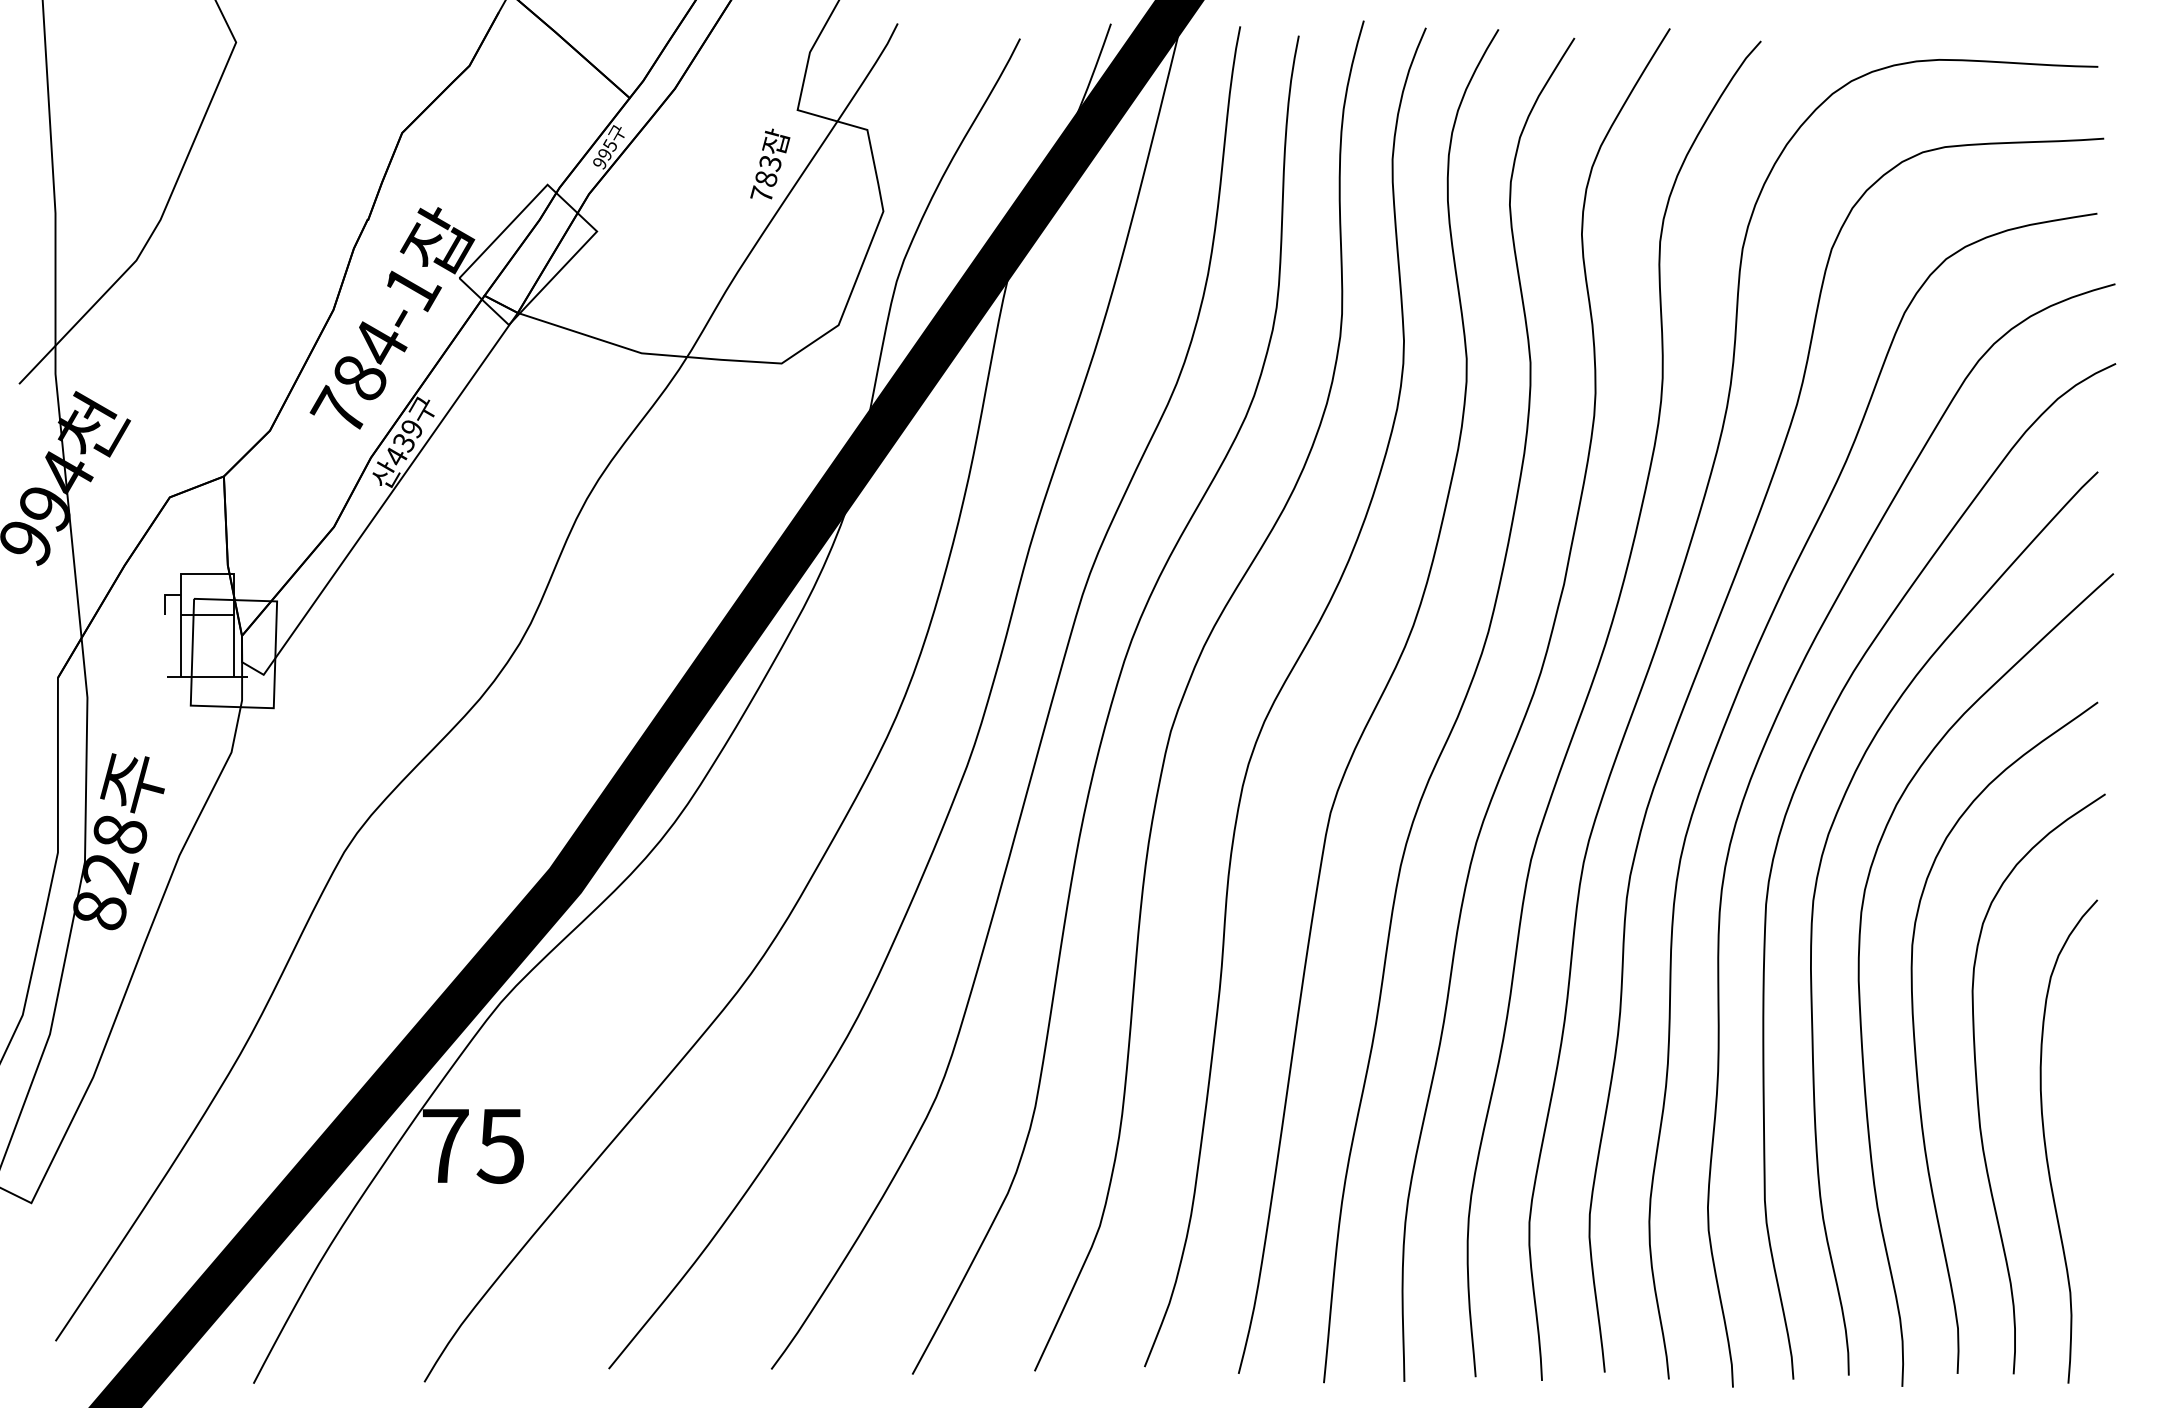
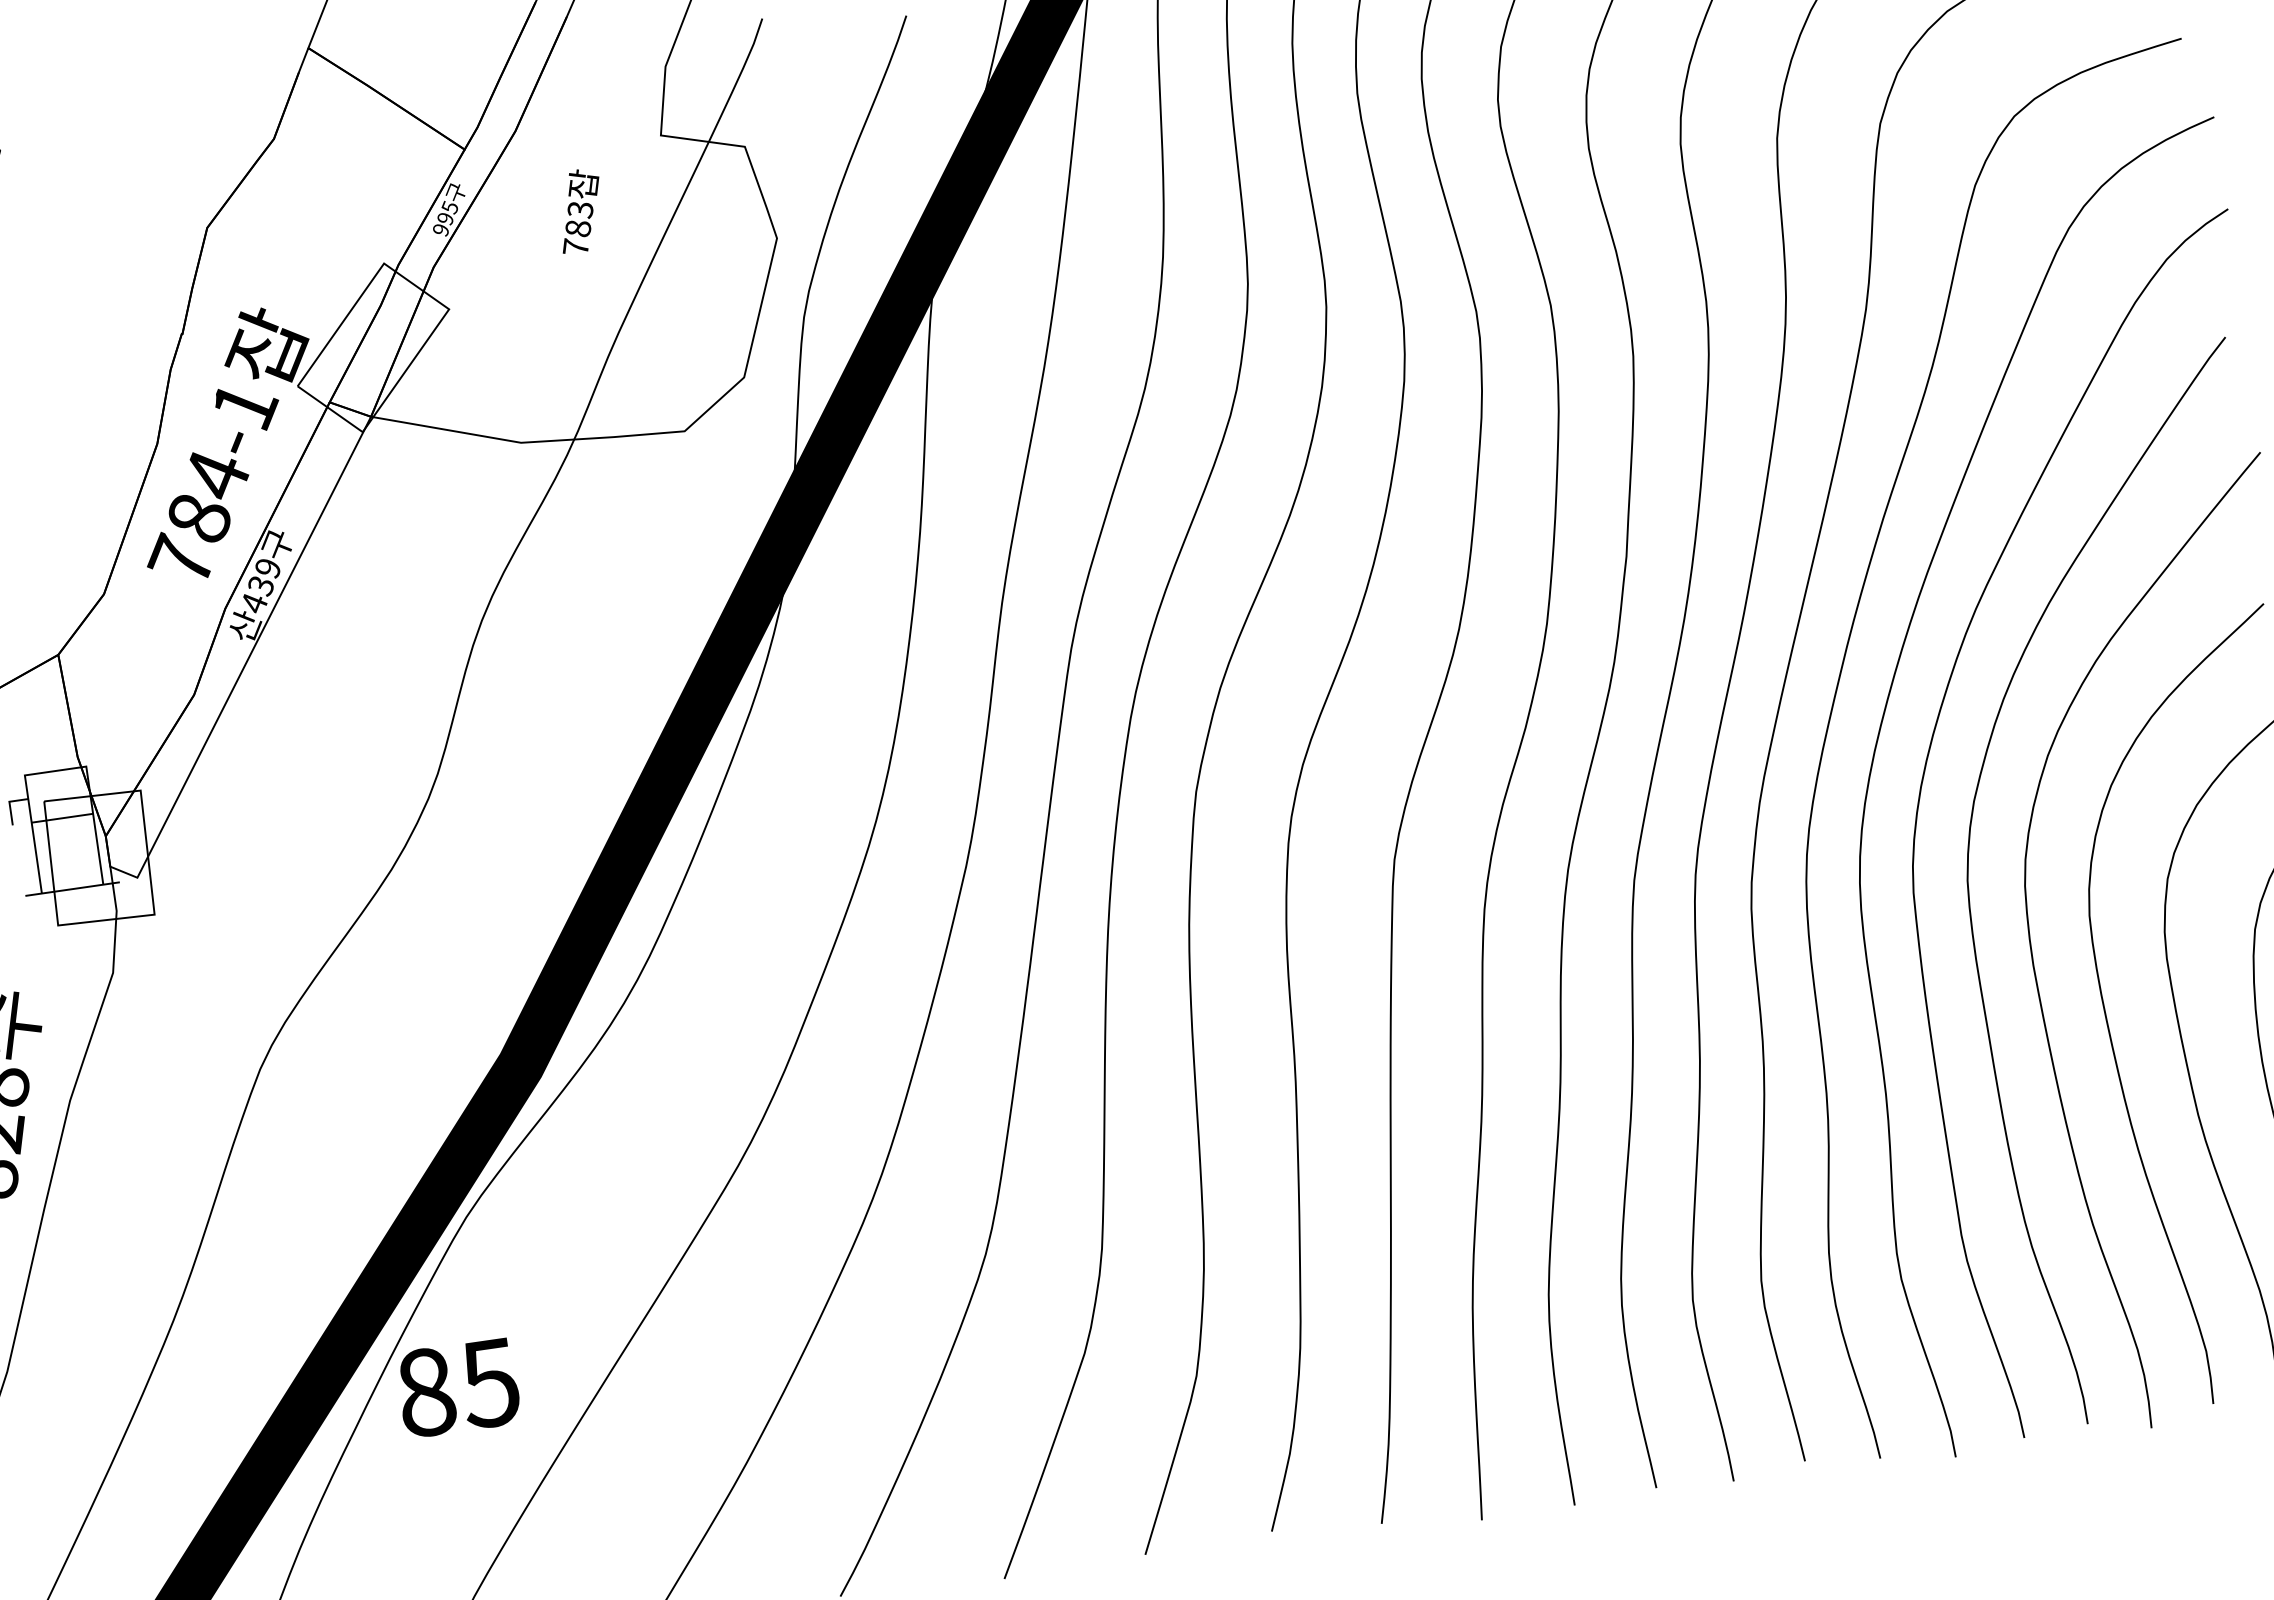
text: (770, 163) -> (580, 210), moved
text: (445, 1146) -> (426, 1393), 75 -> 85

